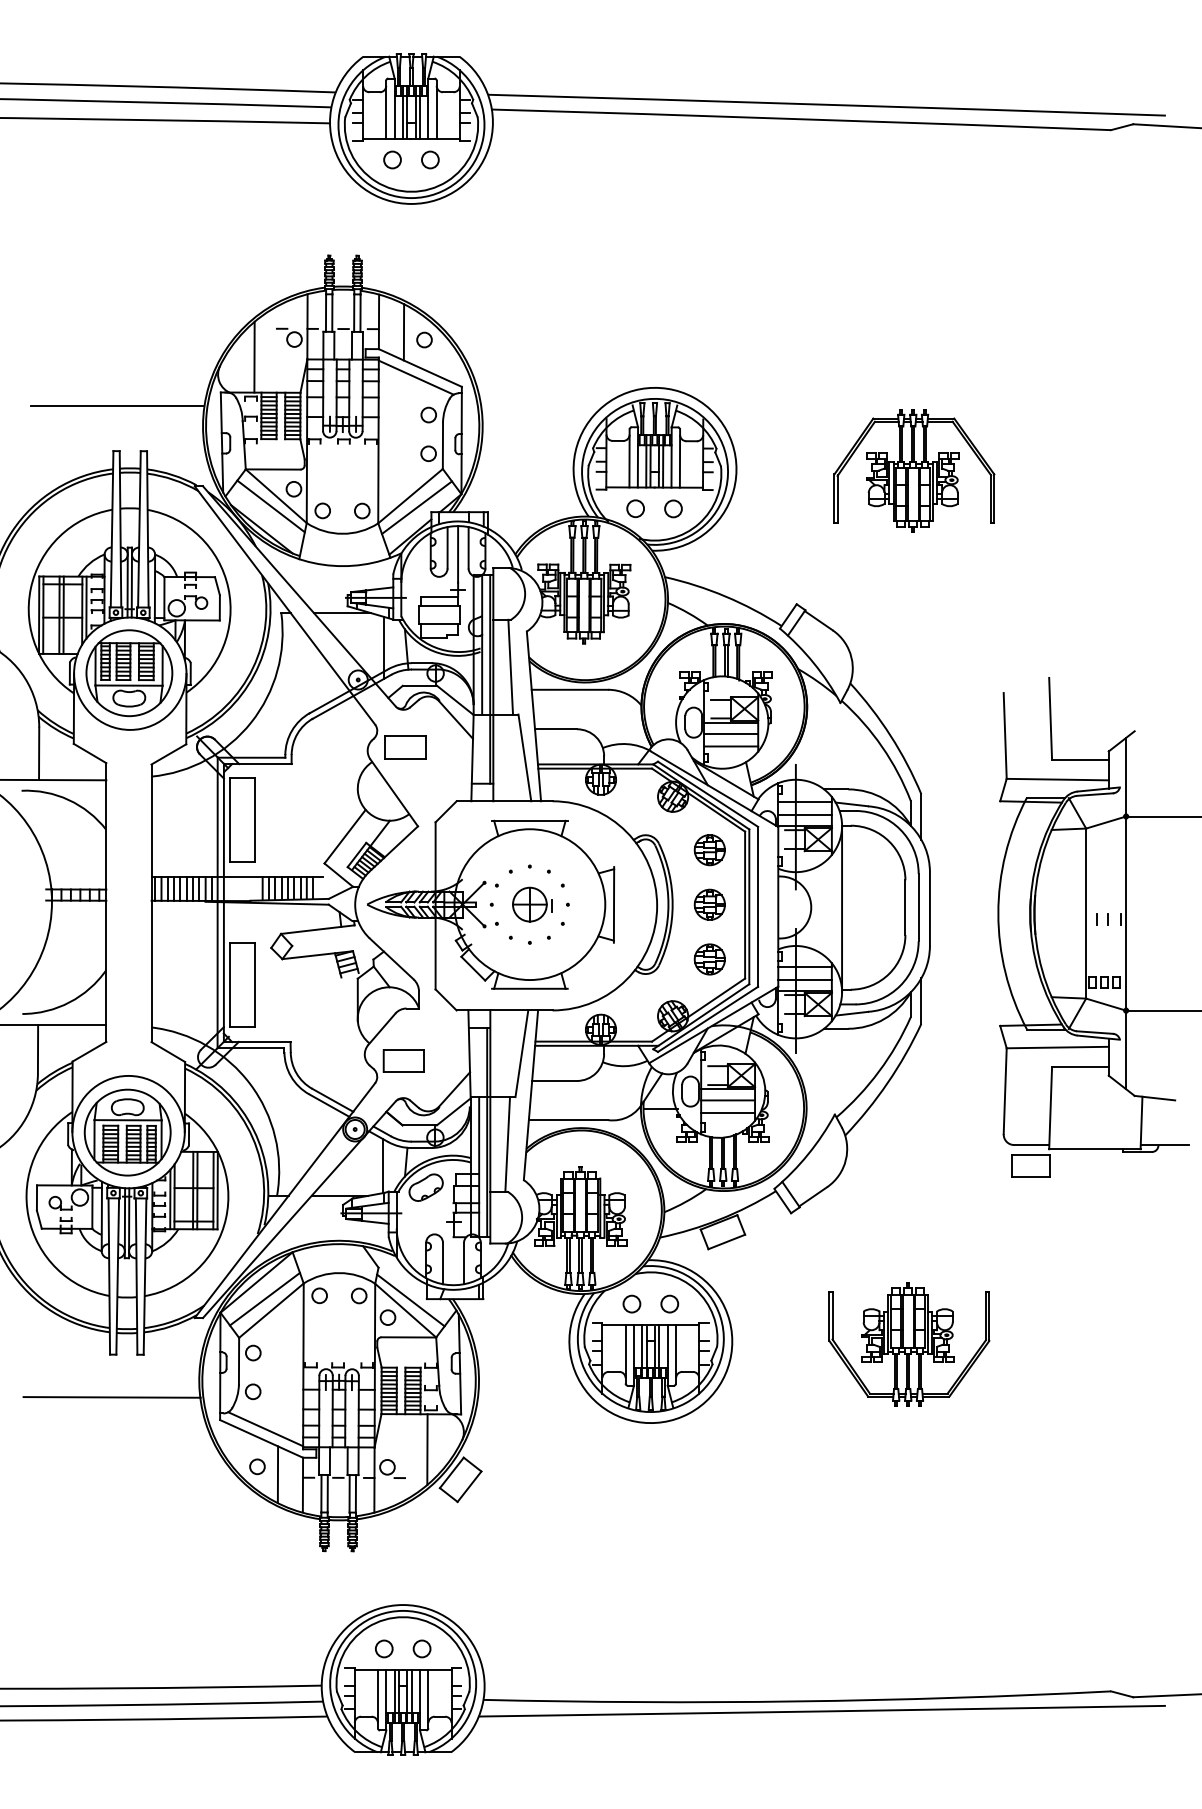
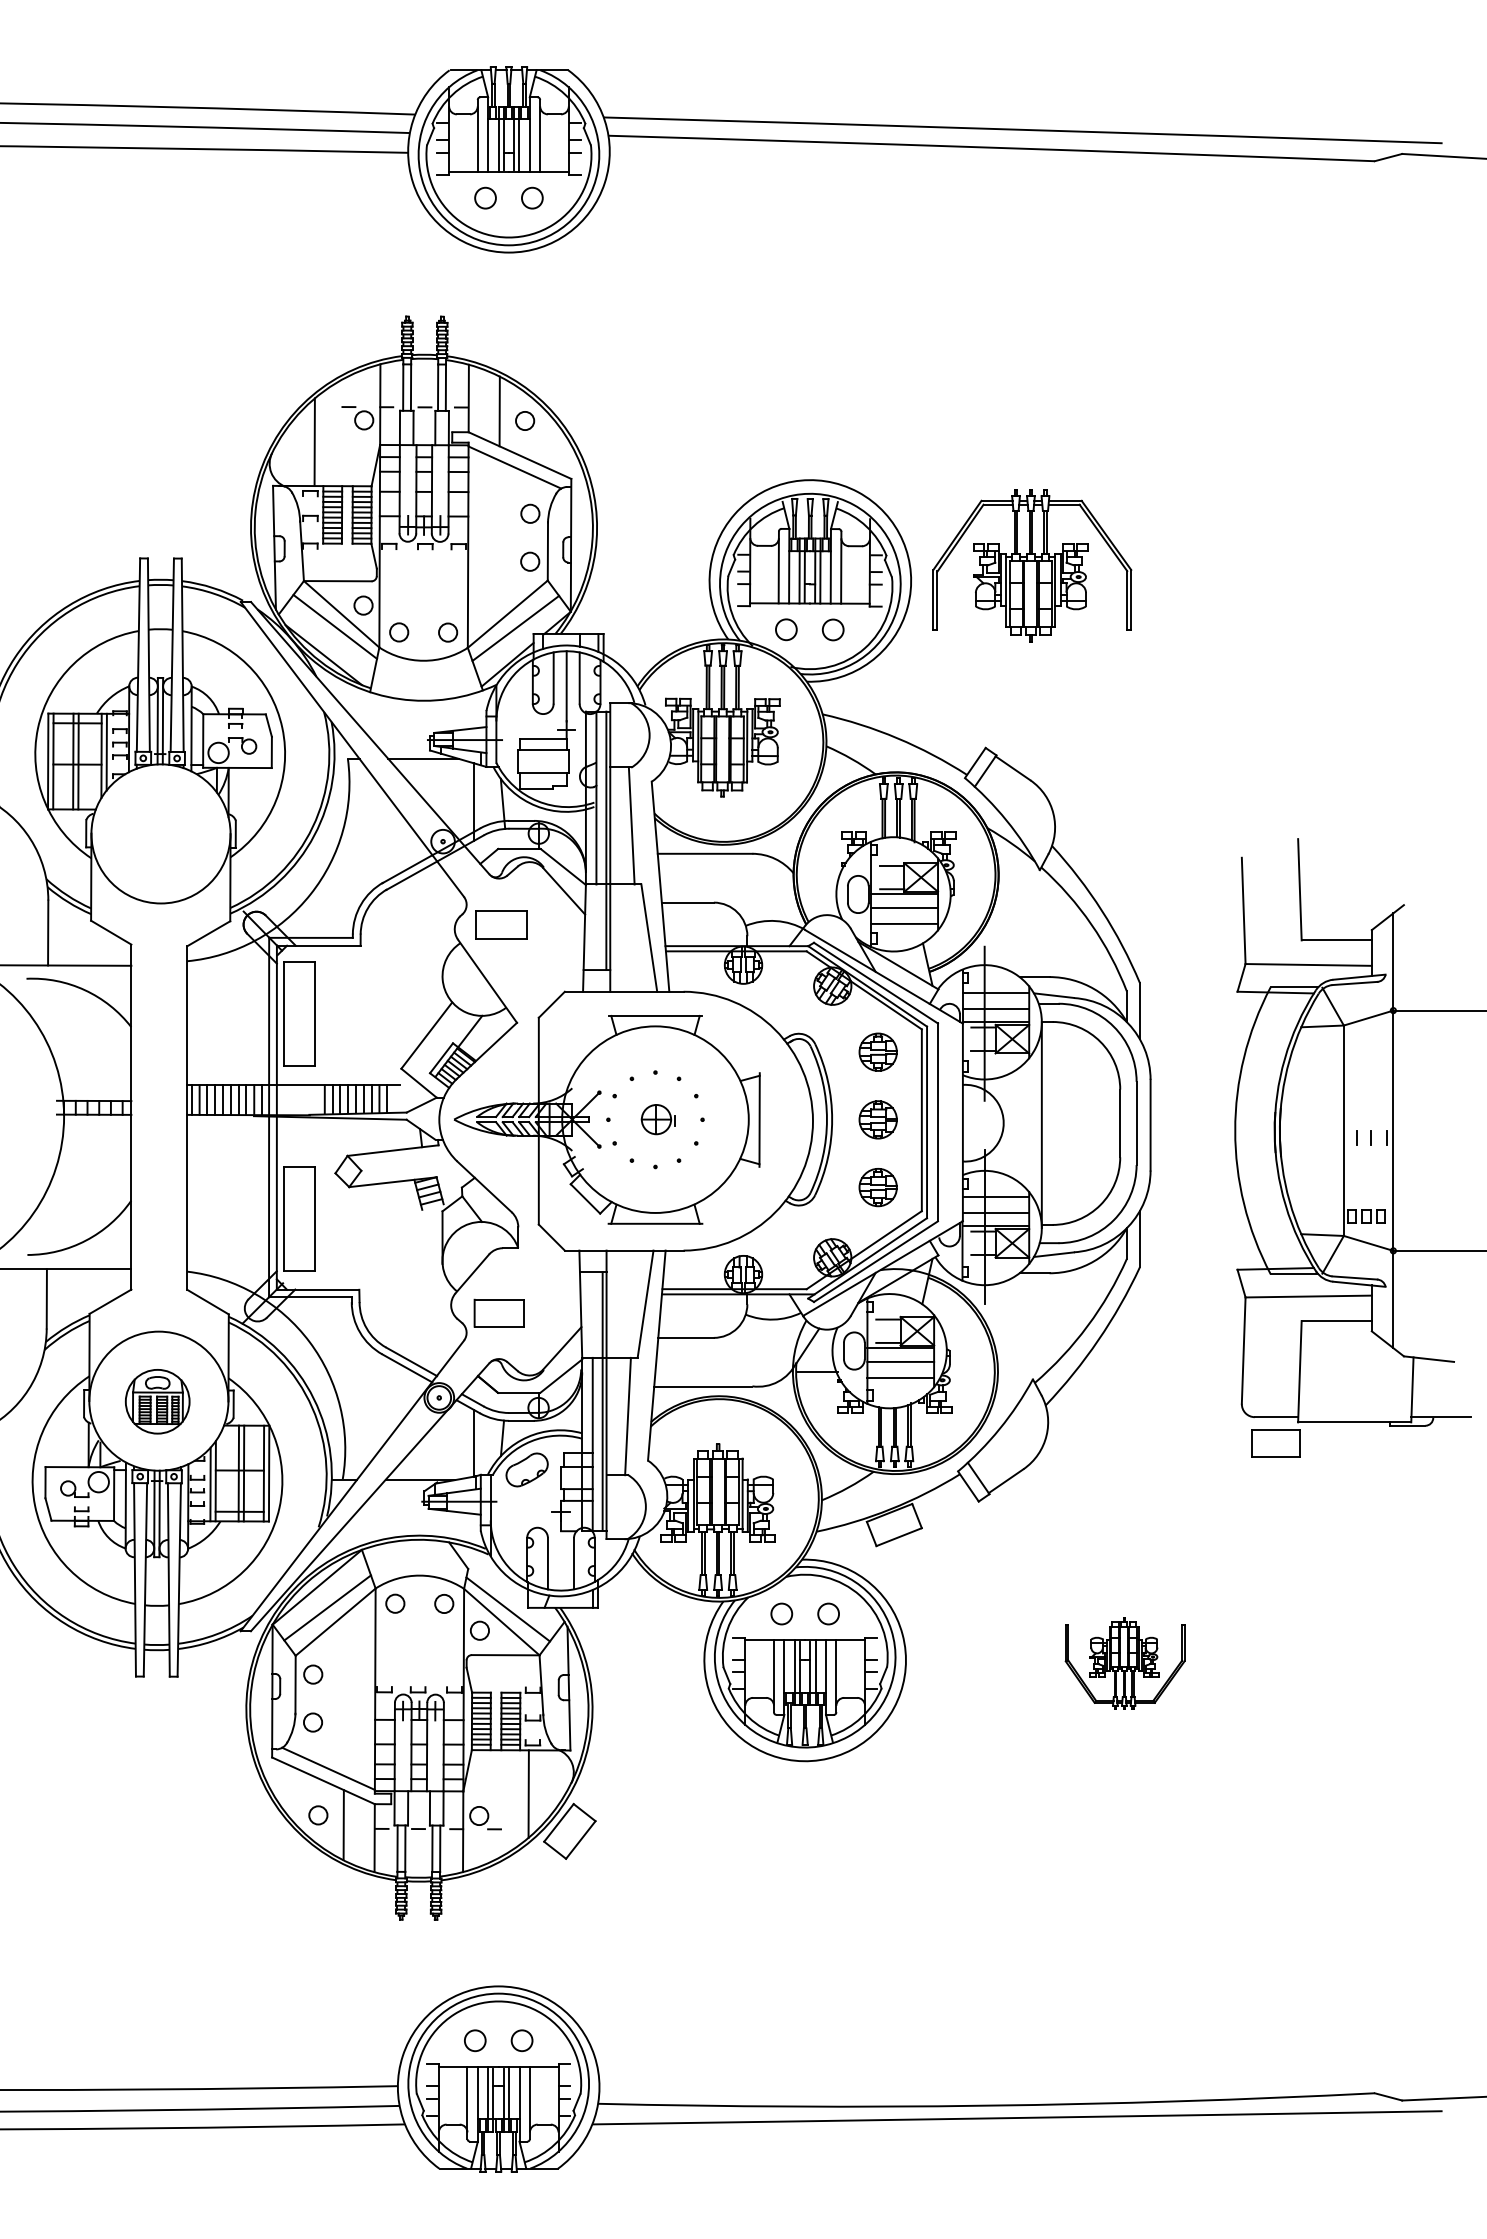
line: (117, 406) -> (145, 503), removed
part: (914, 470) -> (1032, 565), moved
part: (129, 673) -> (160, 833), removed
part: (532, 904) -> (658, 1119), size x0.7
part: (127, 1132) -> (157, 1401), size x0.6
part: (909, 1344) -> (1125, 1664), size x0.6
line: (111, 1397) -> (137, 1729), removed

